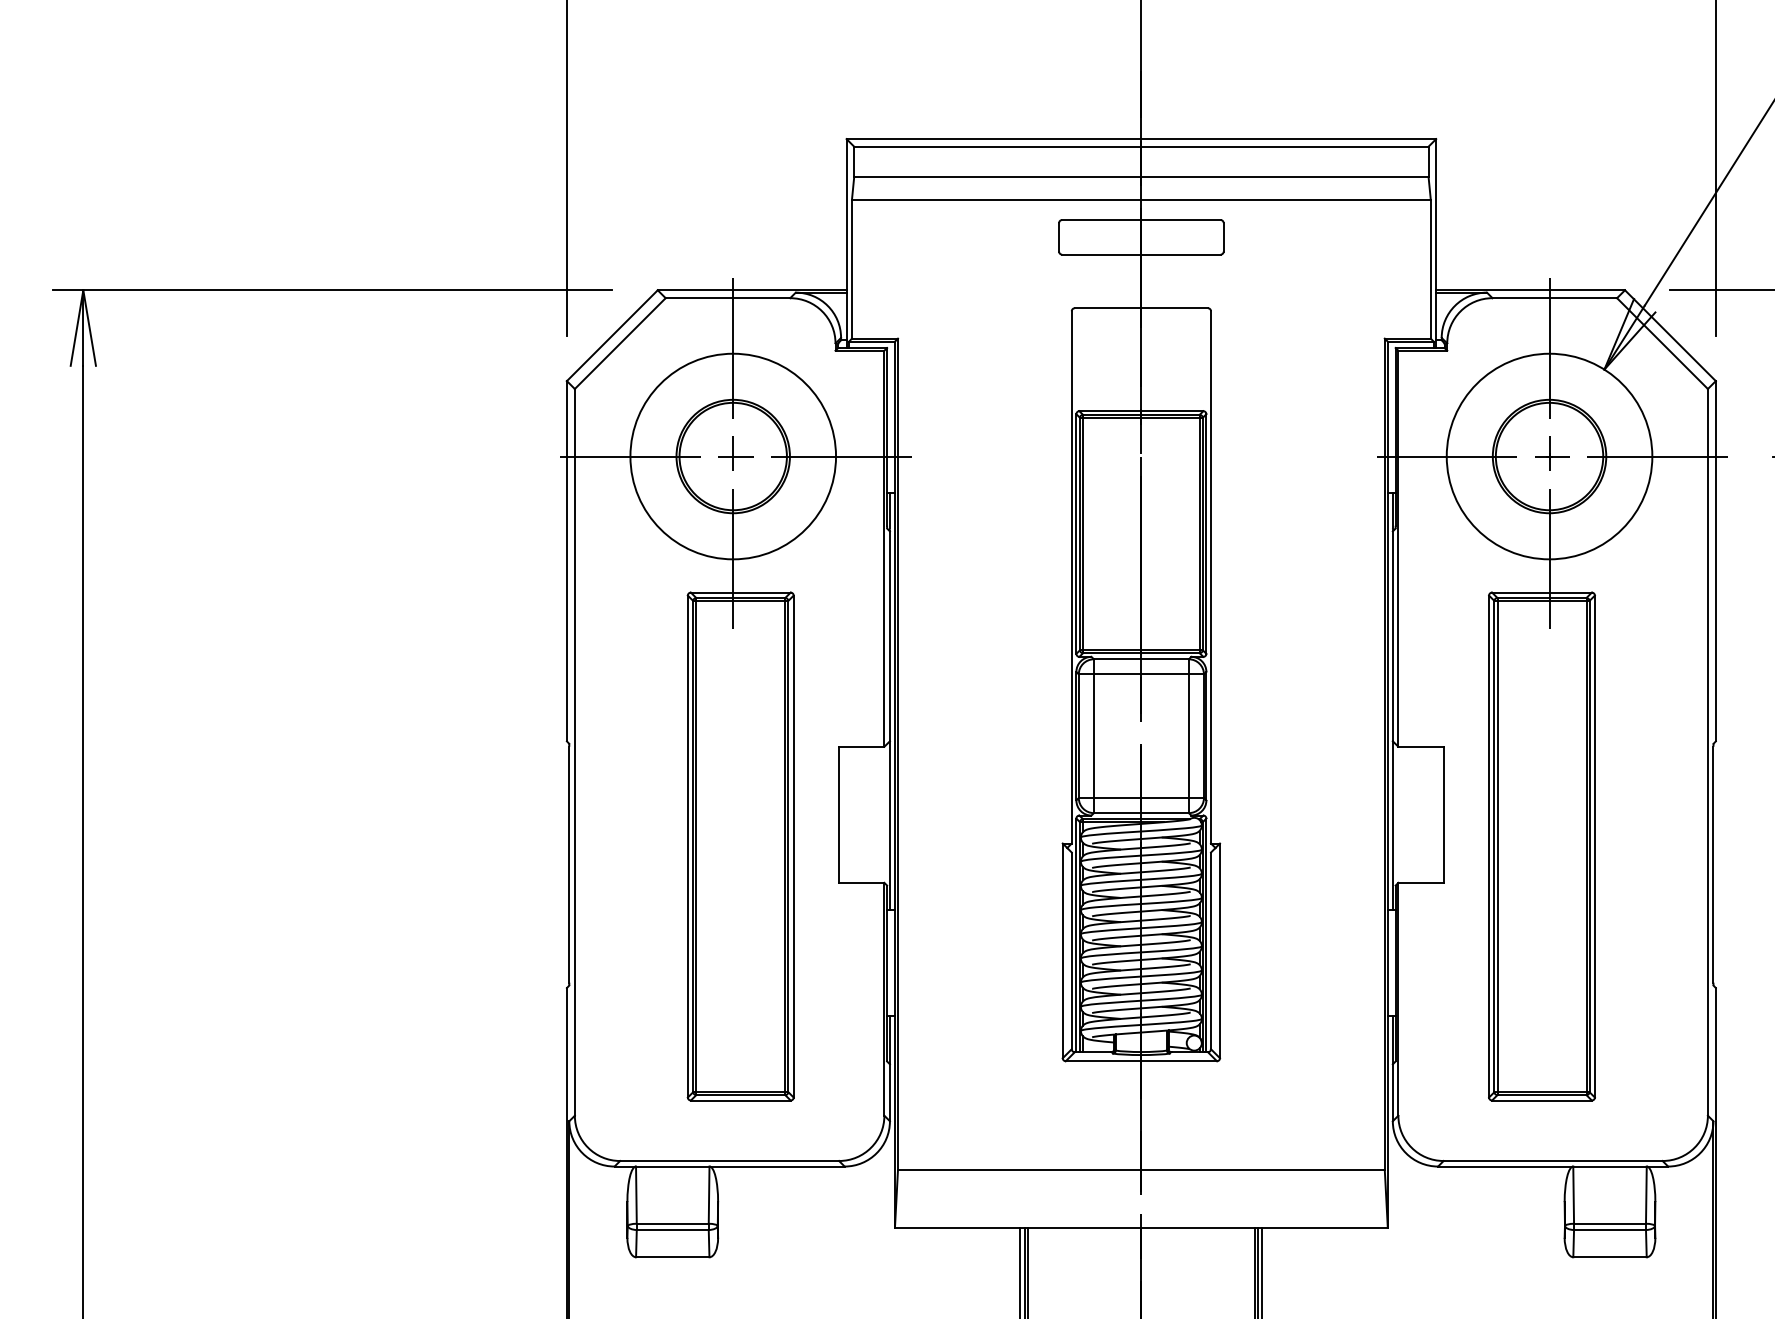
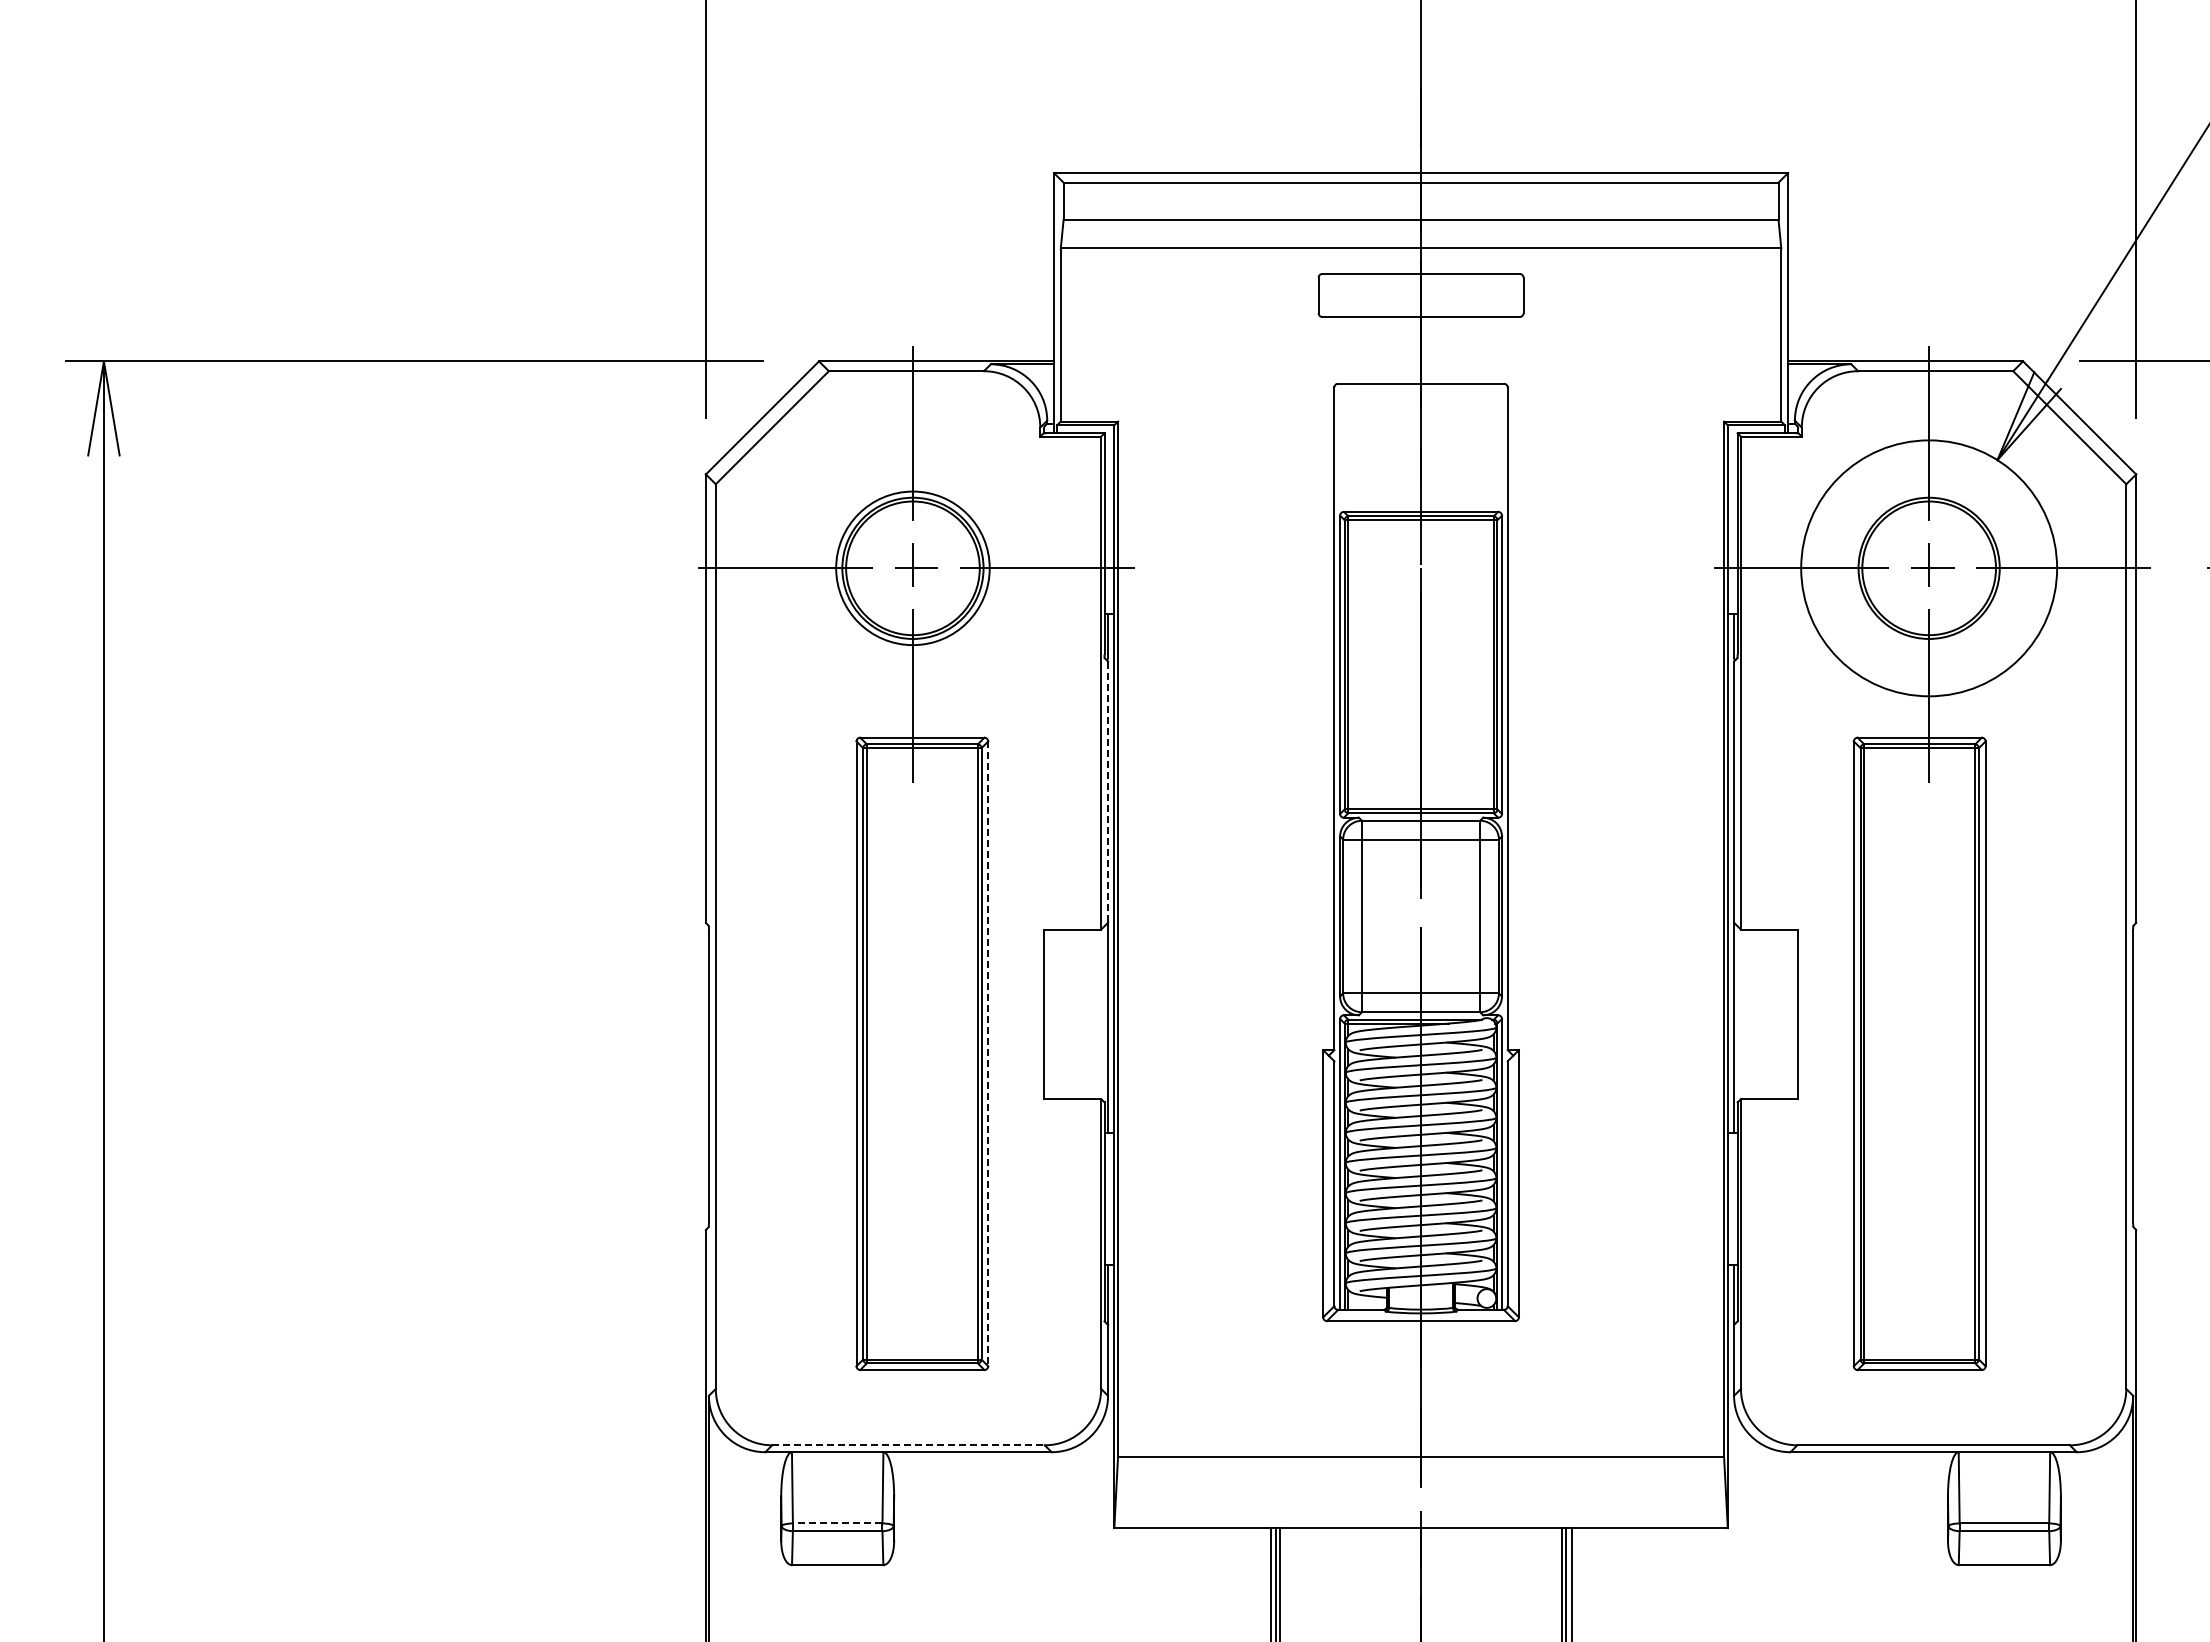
circle: (732, 456) -> (912, 568), size x0.6
line: (890, 636) -> (1108, 792), solid -> dashed
line: (793, 847) -> (988, 1054), solid -> dashed
line: (729, 1161) -> (908, 1445), solid -> dashed
line: (672, 1223) -> (837, 1523), solid -> dashed

